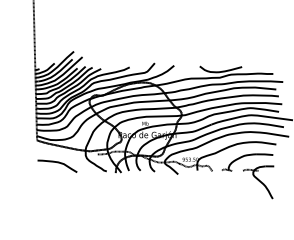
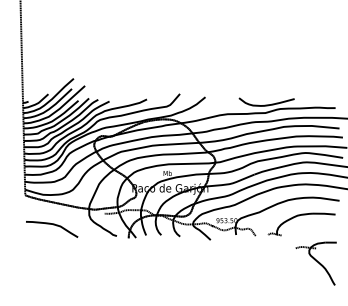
part: (258, 182) -> (316, 263), moved

